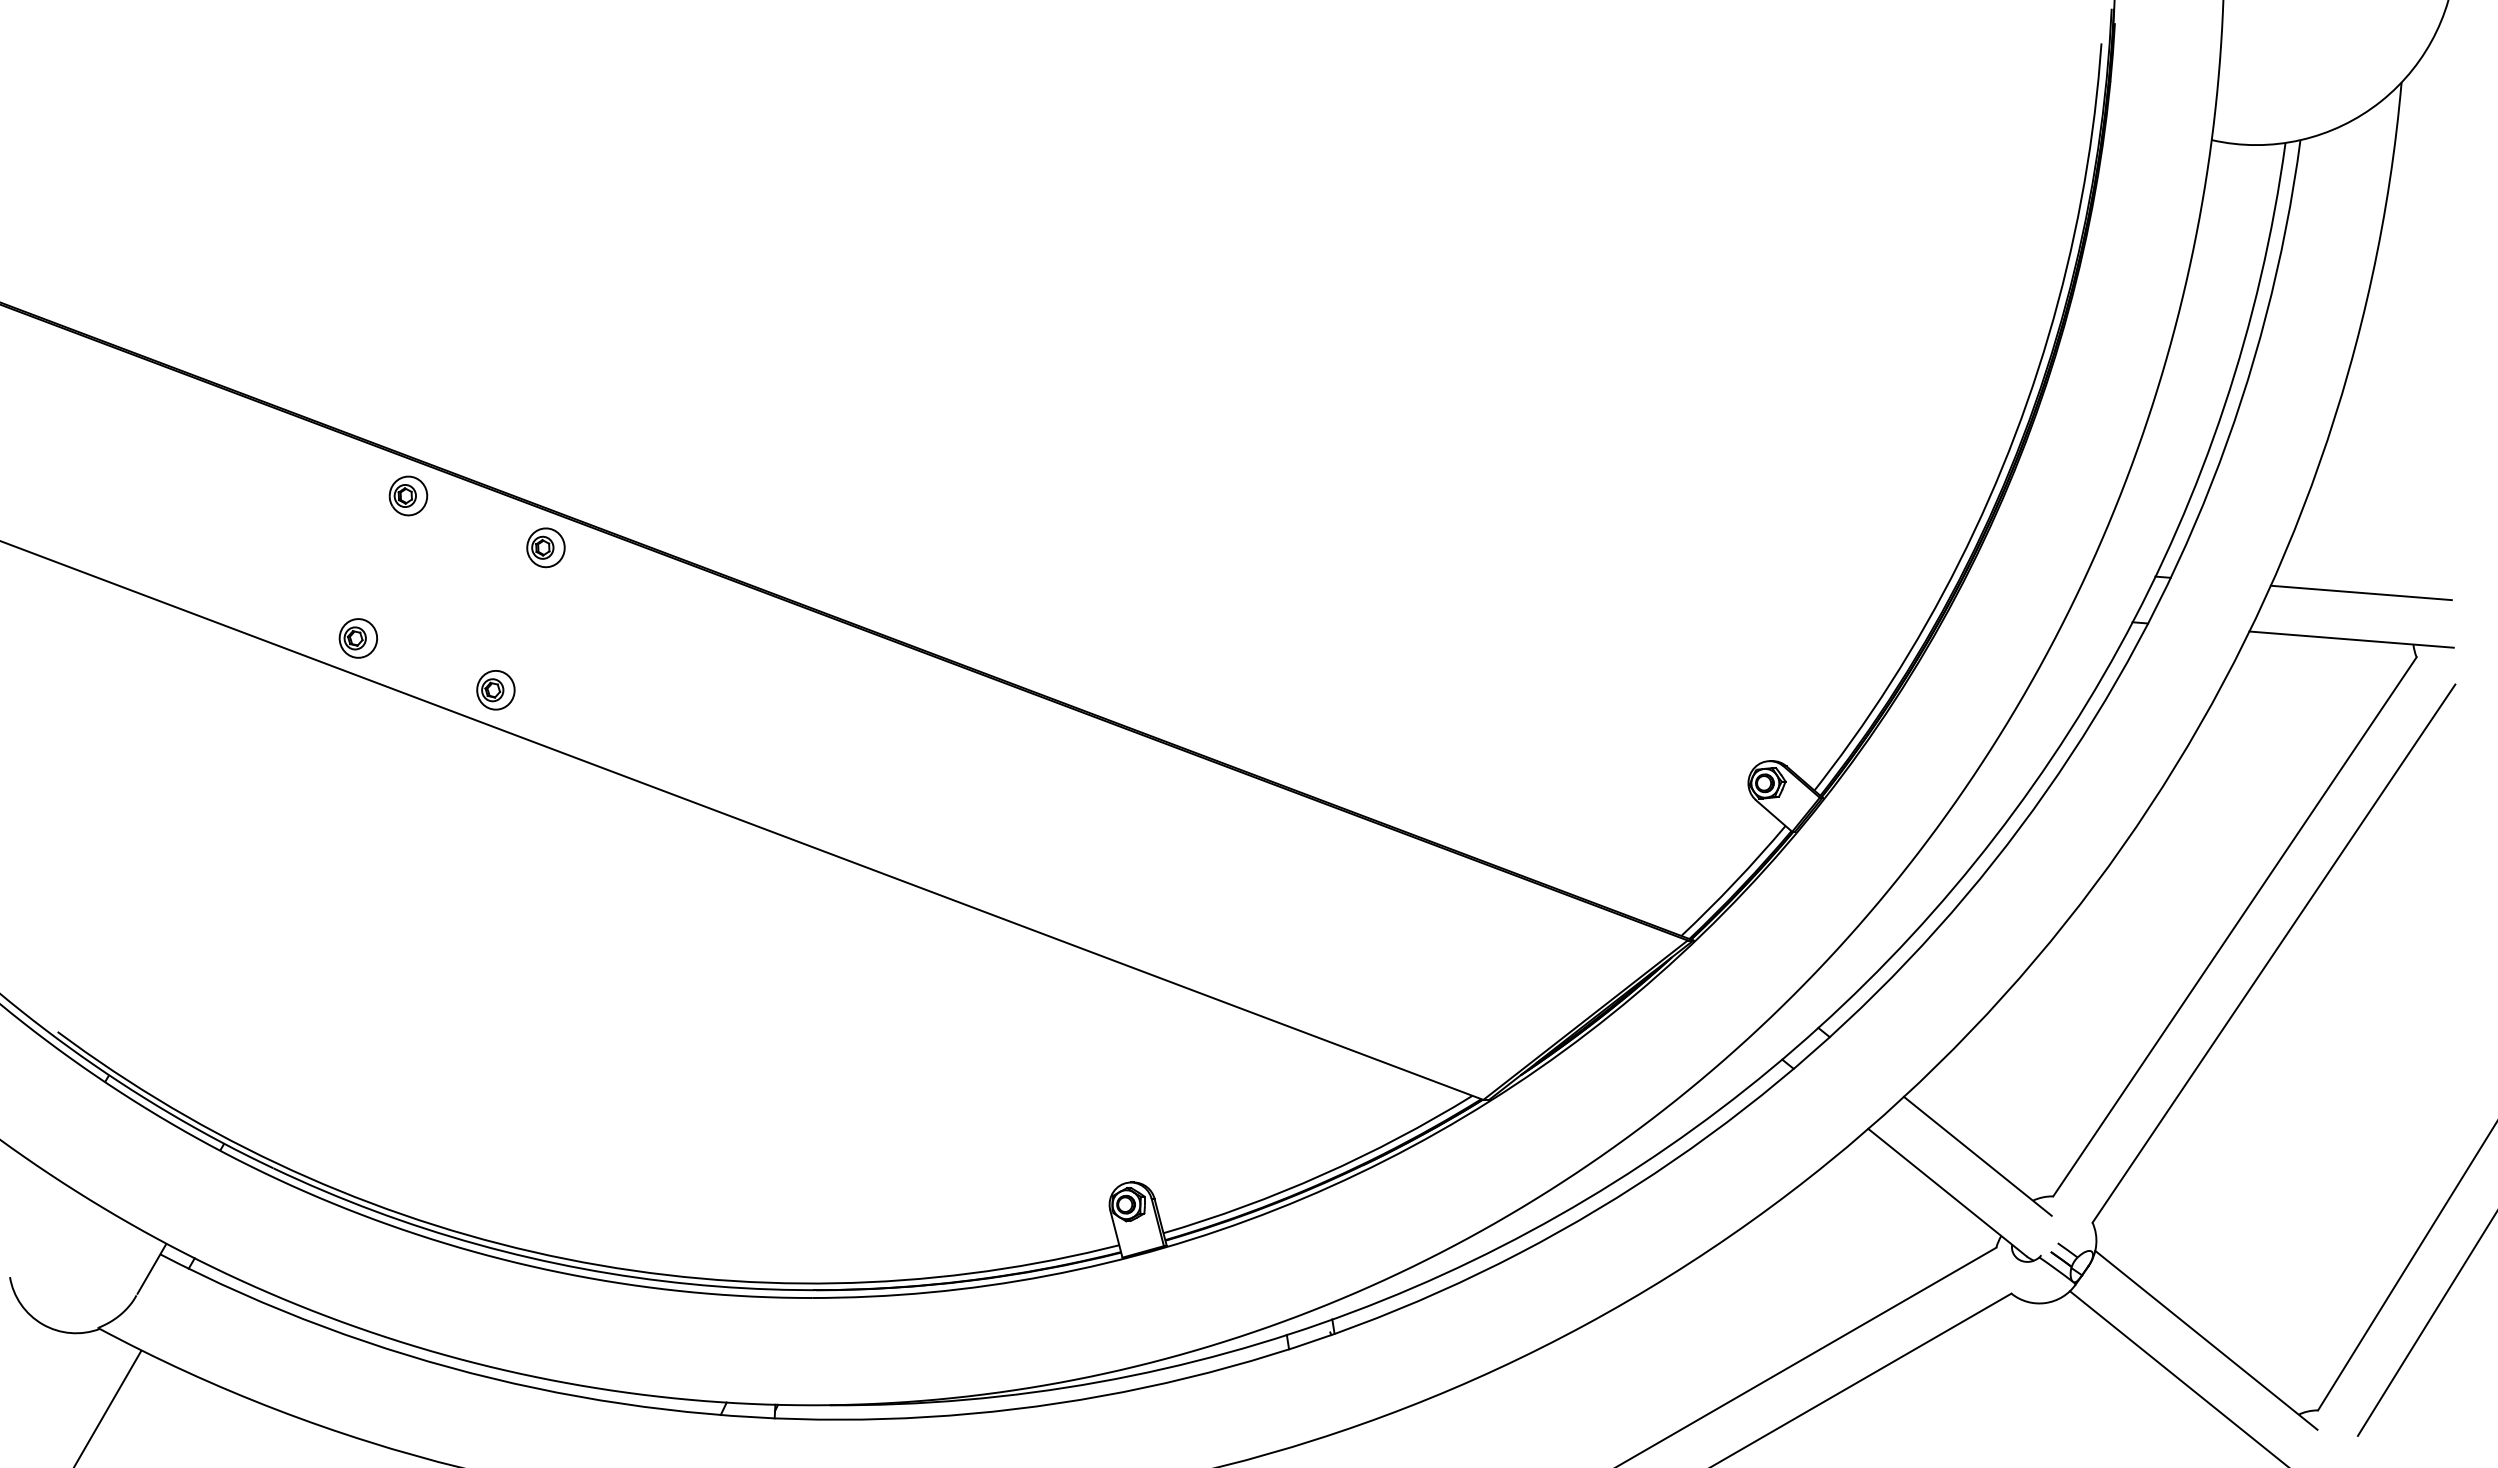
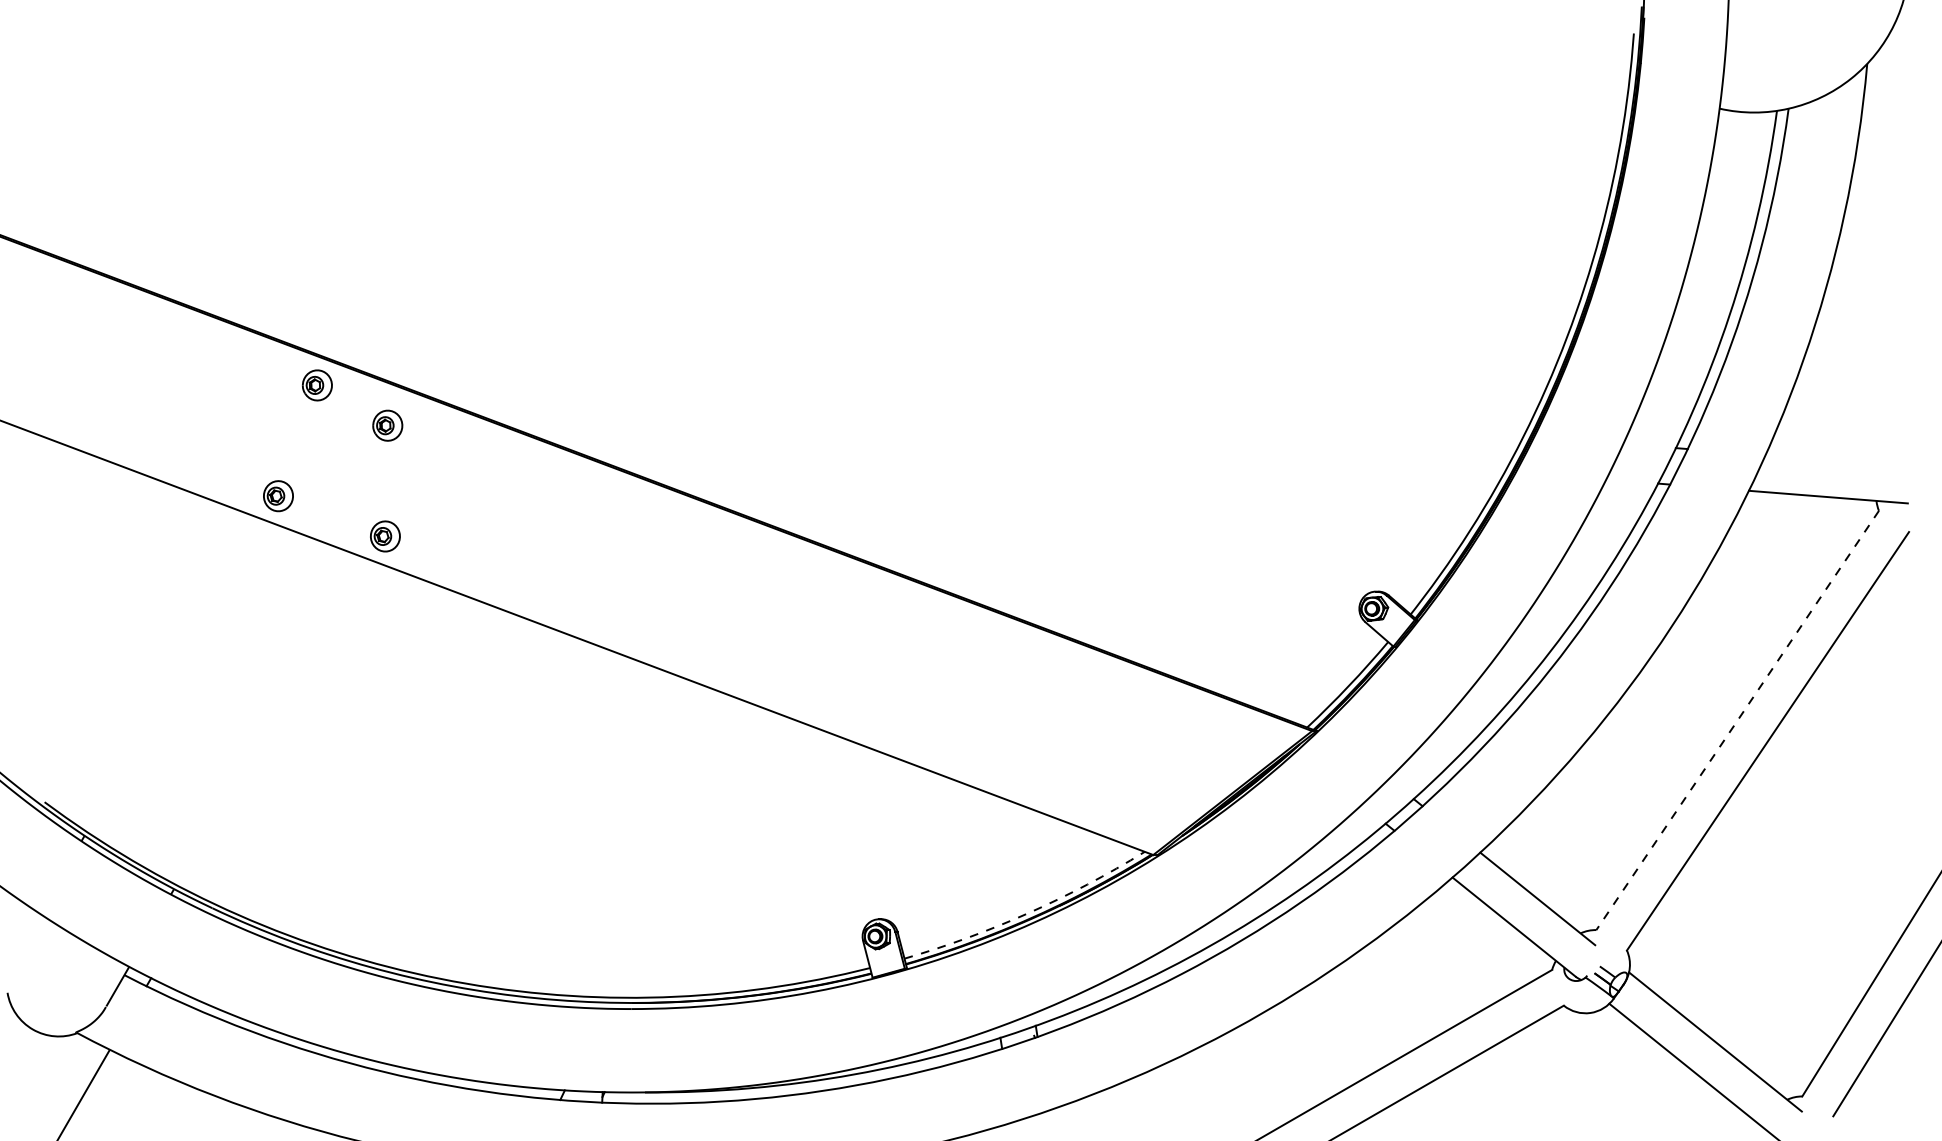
part: (545, 547) -> (387, 425), moved
line: (2360, 592) -> (1835, 460), removed
line: (2234, 927) -> (1737, 720), solid -> dashed
arc: (1322, 1174) -> (1028, 913), solid -> dashed

